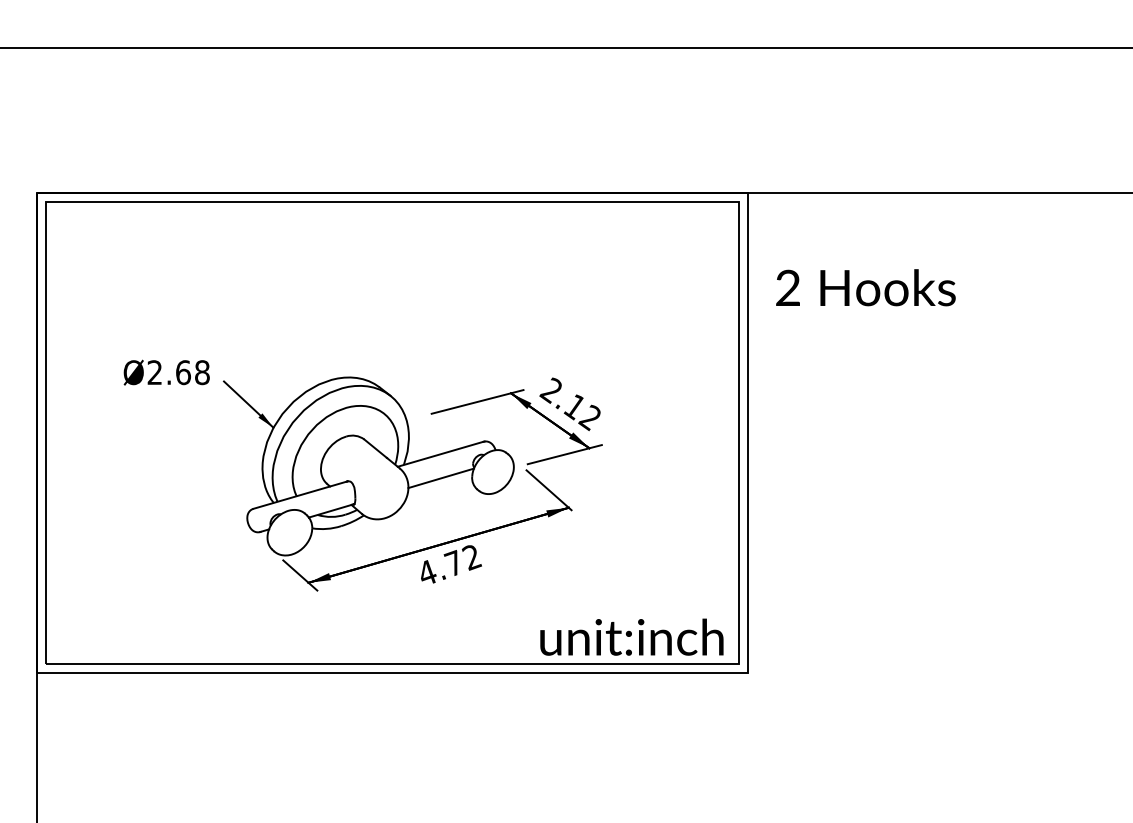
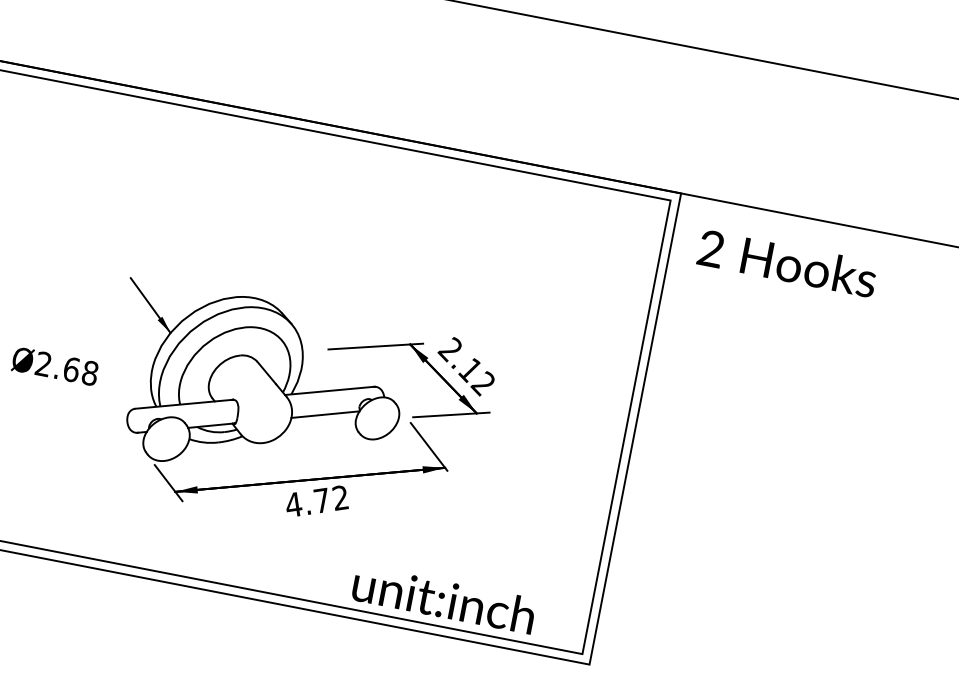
text: (865, 287) -> (787, 263), moved
text: (166, 372) -> (55, 366), moved
text: (631, 636) -> (443, 598), moved

